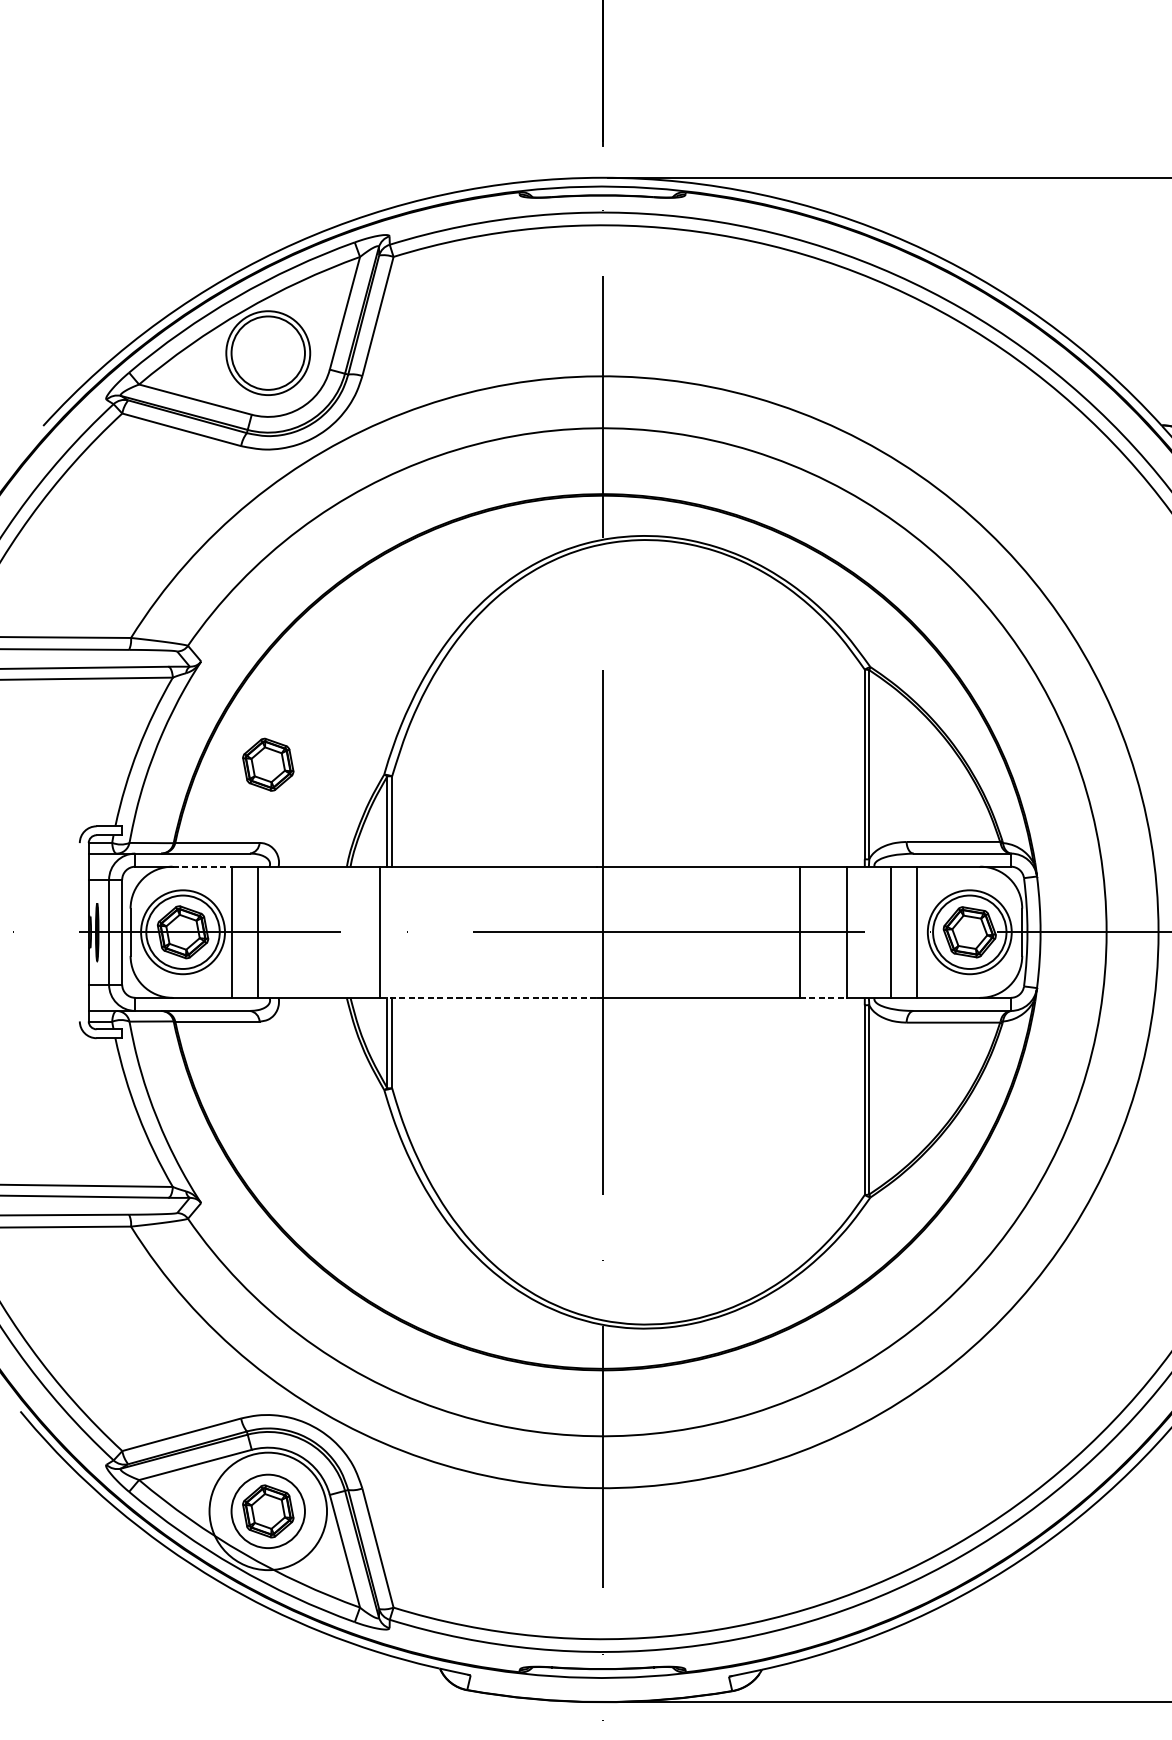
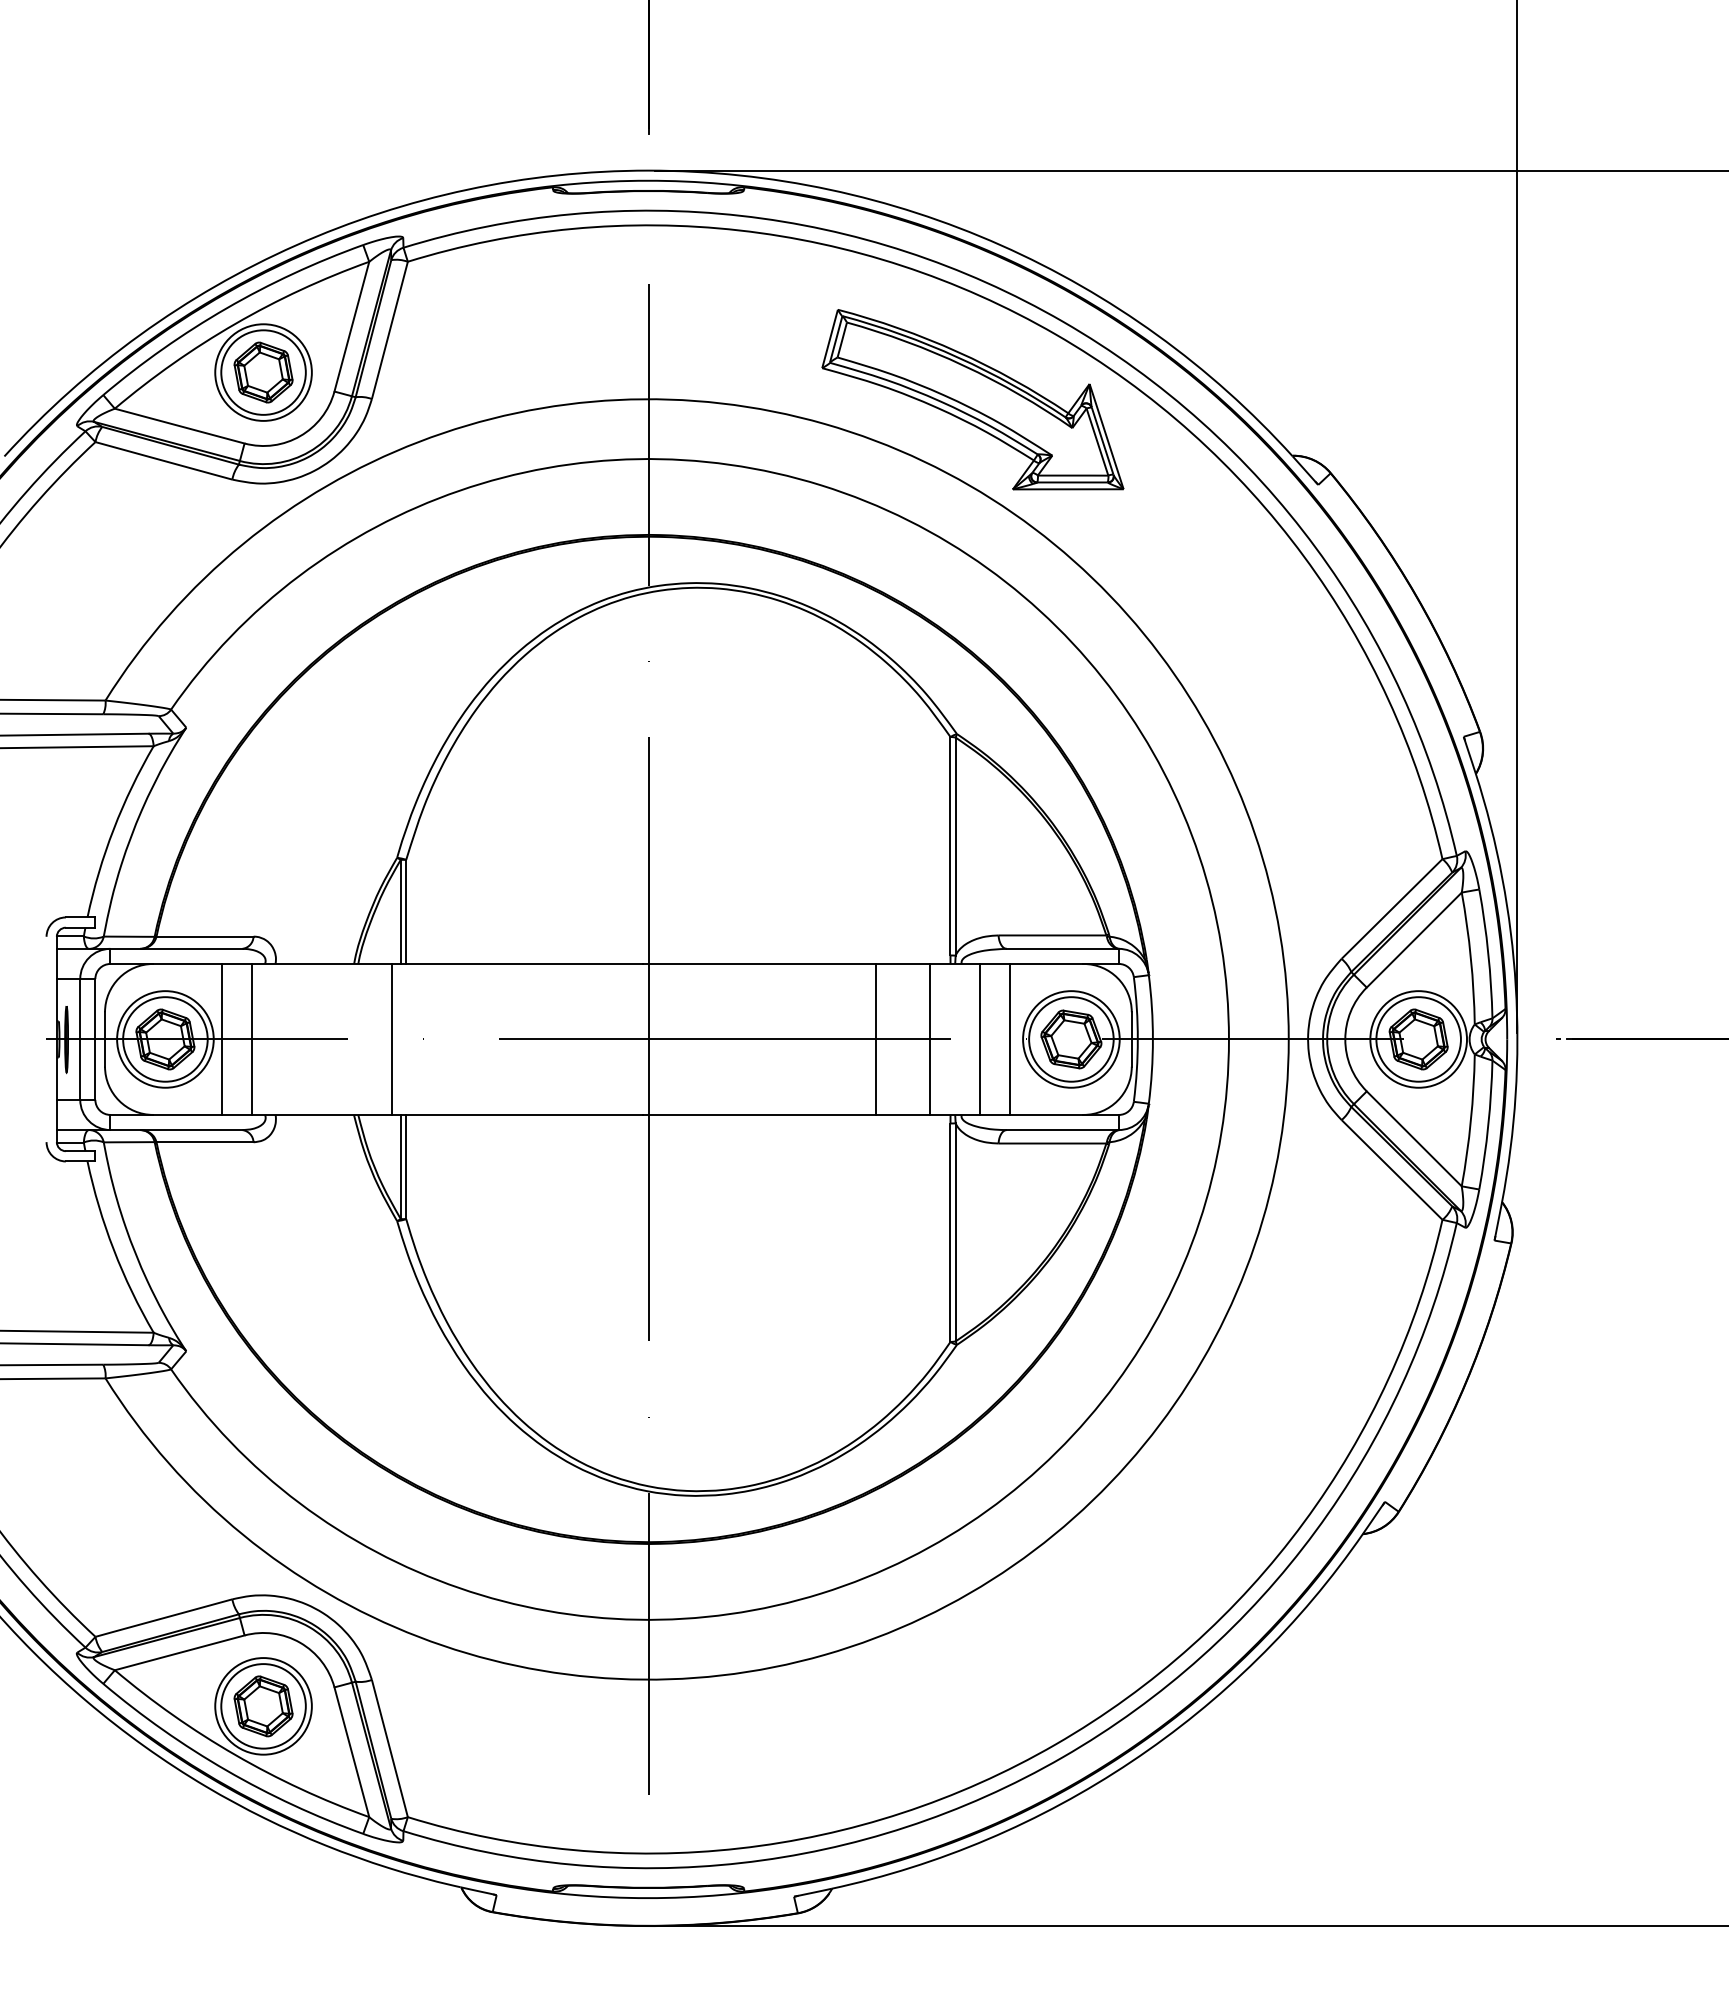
part: (883, 376) -> (972, 399), added
part: (268, 764) -> (263, 372), moved
line: (203, 866) -> (188, 963), dashed -> solid
line: (488, 997) -> (517, 1114), dashed -> solid
line: (823, 997) -> (902, 1114), dashed -> solid
circle: (268, 1511) -> (263, 1706), size x0.71

